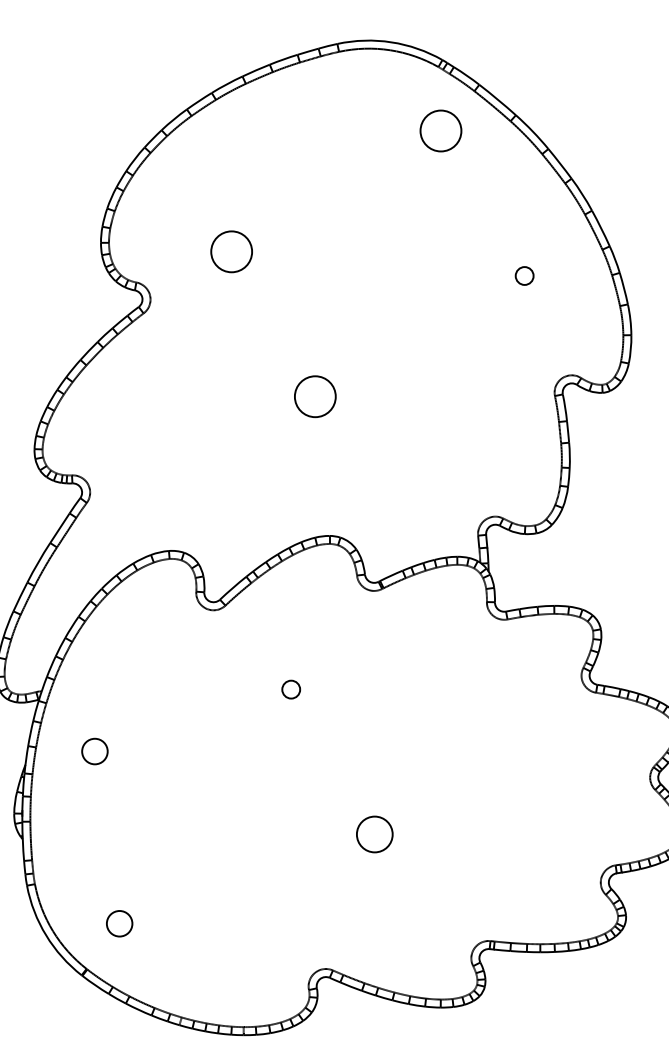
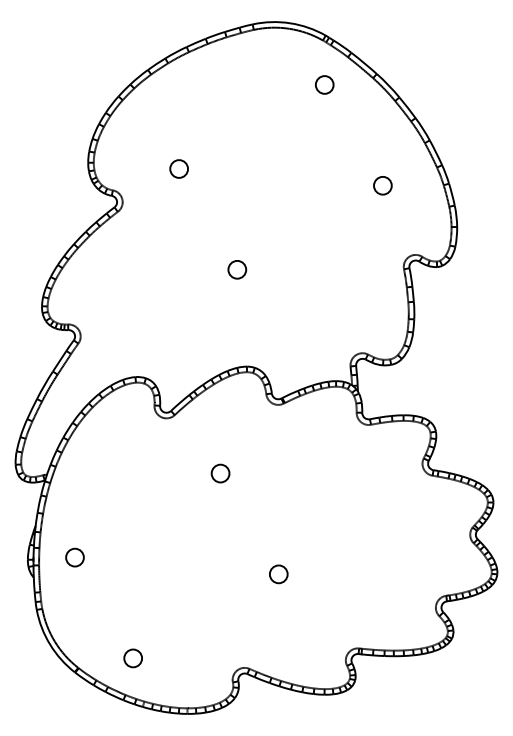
circle: (440, 130) -> (324, 84), size x0.62
circle: (232, 251) -> (179, 168), size x0.62
circle: (524, 275) -> (382, 185), size x1.43
circle: (315, 396) -> (237, 269), size x0.62
circle: (291, 689) -> (220, 473), size x1.43
circle: (94, 751) -> (74, 557), moved
circle: (374, 834) -> (278, 574), size x0.71
circle: (118, 923) -> (132, 658), moved

